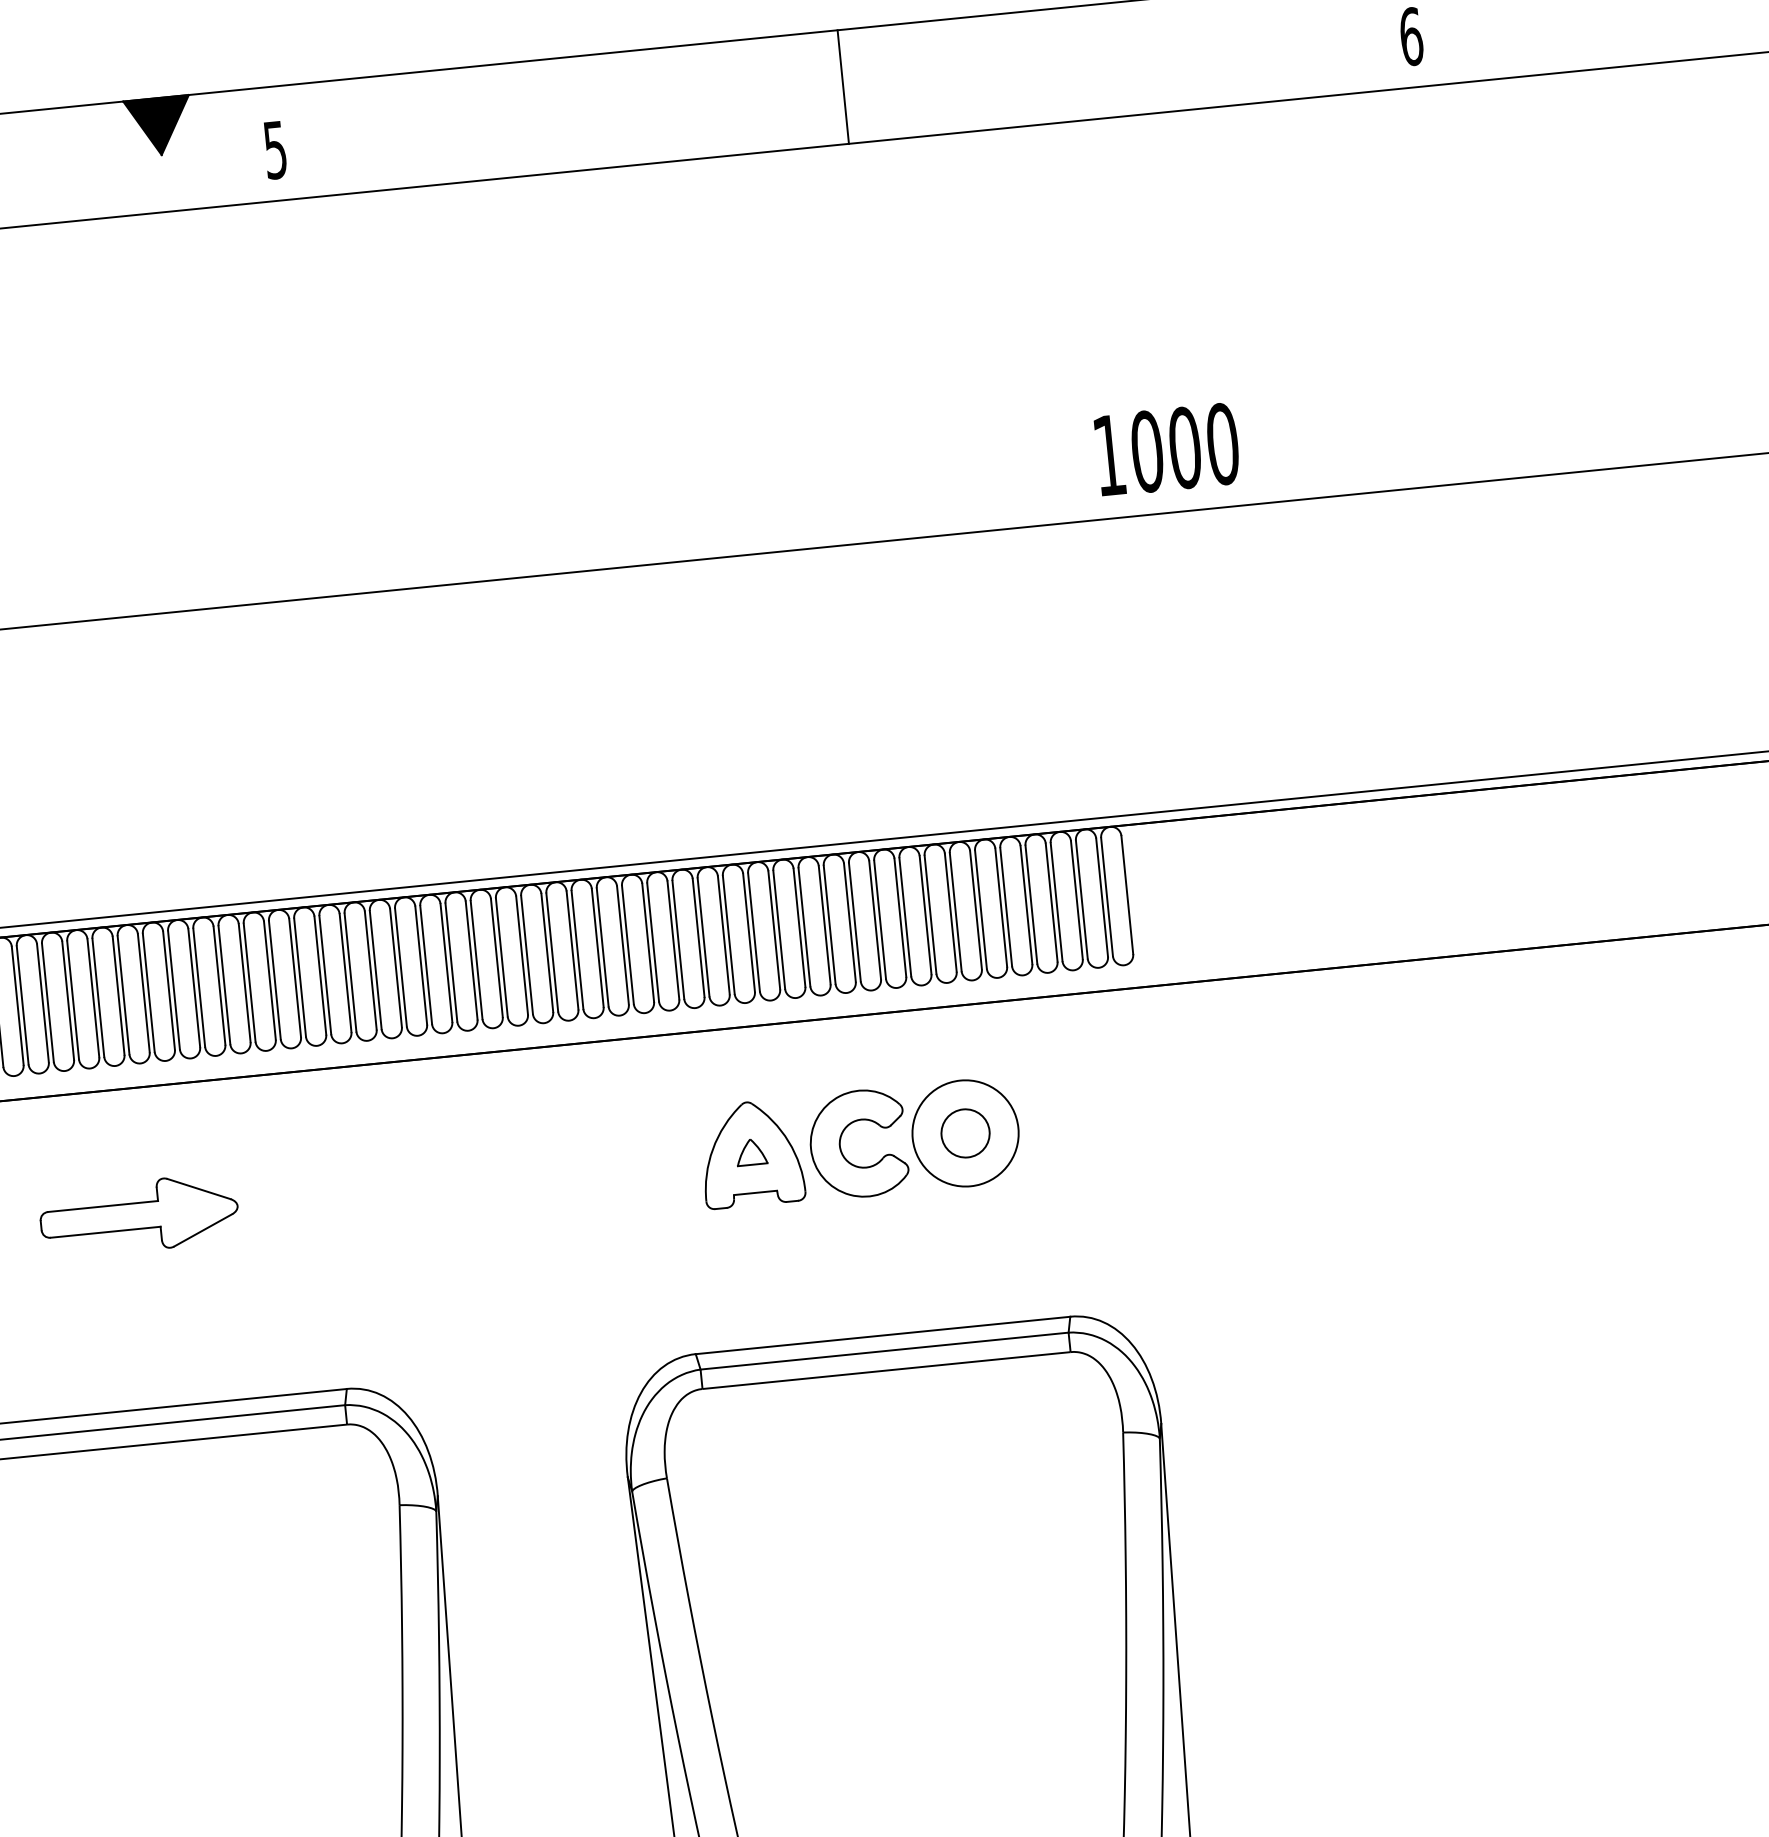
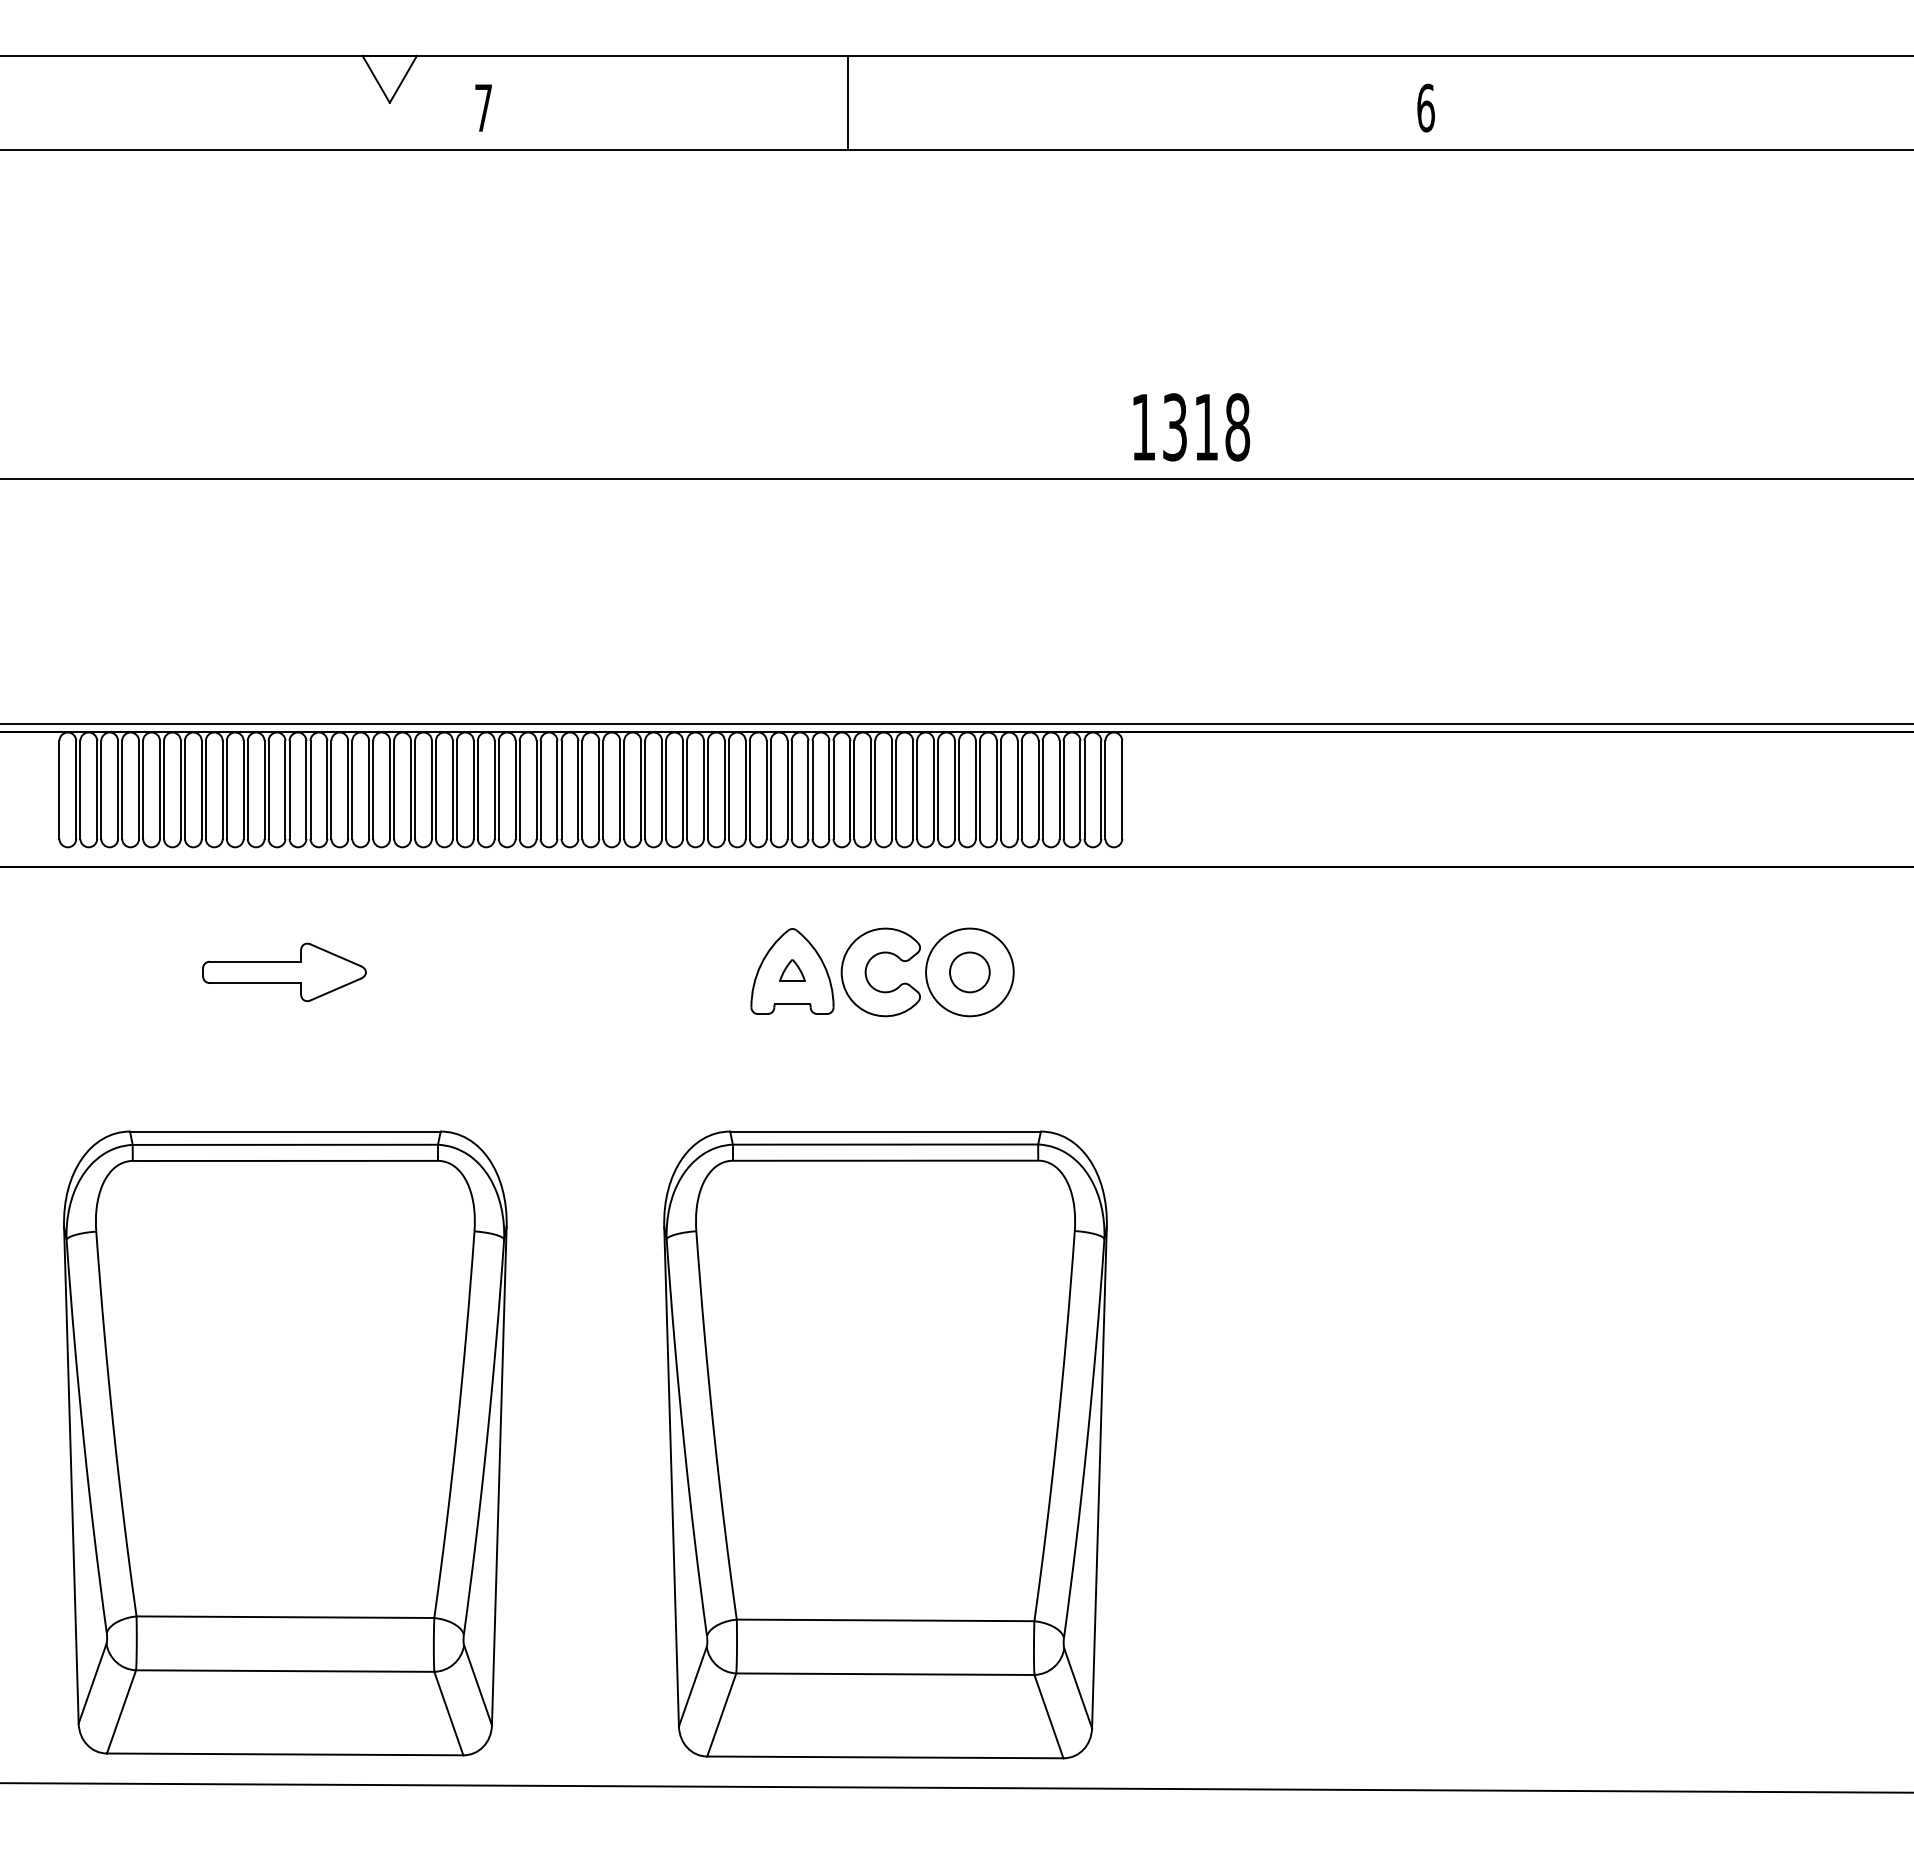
line: (843, 86) -> (848, 102), moved
fill: (158, 125) -> (389, 78), removed
text: (275, 150) -> (483, 108), 5 -> 7
text: (1185, 448) -> (1206, 427), 1000 -> 1318

